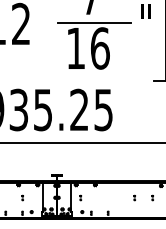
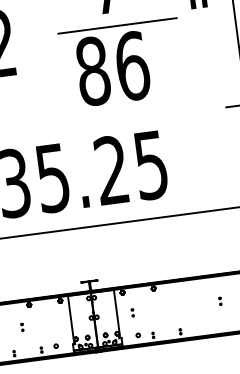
text: (75, 48) -> (92, 71), 16 -> 86
part: (22, 197) -> (21, 326), moved

